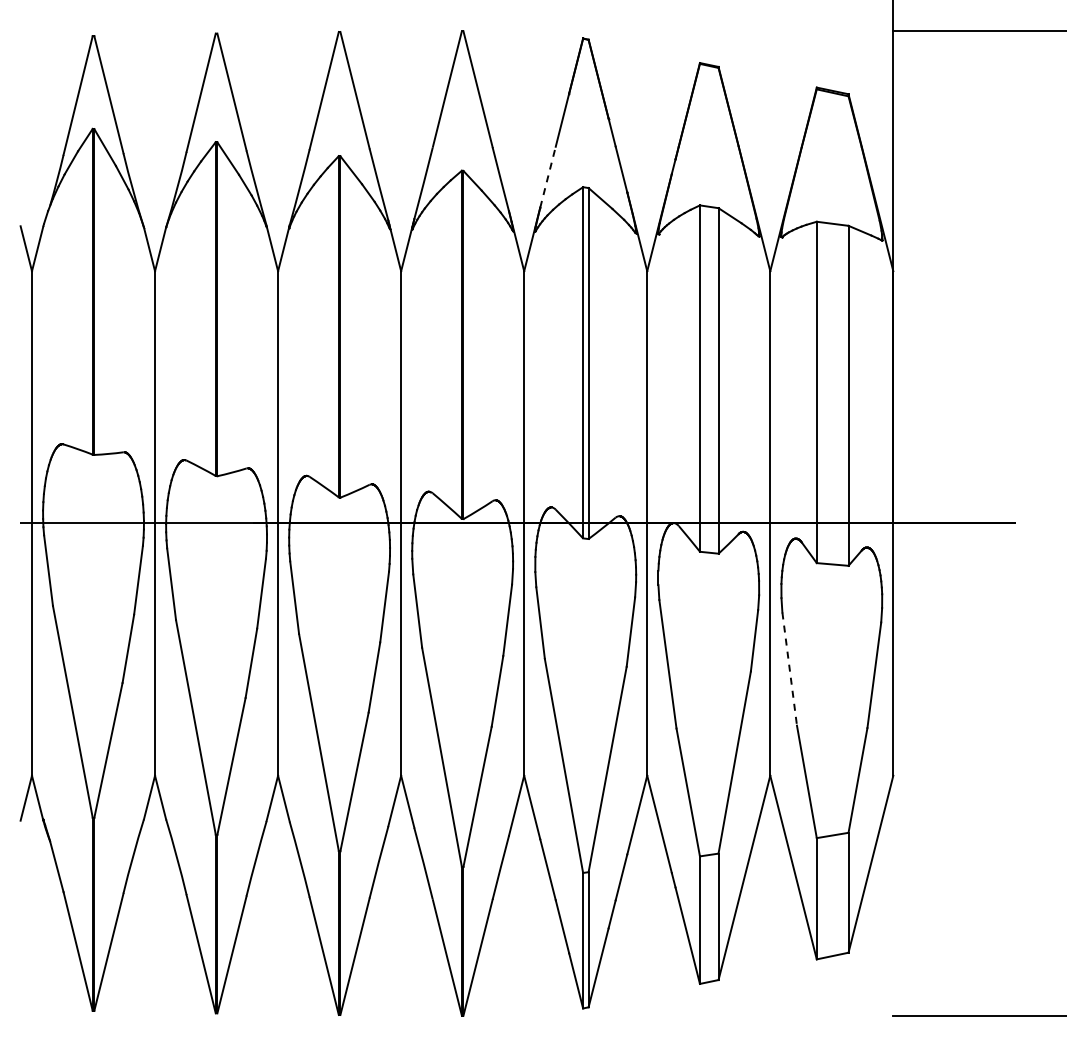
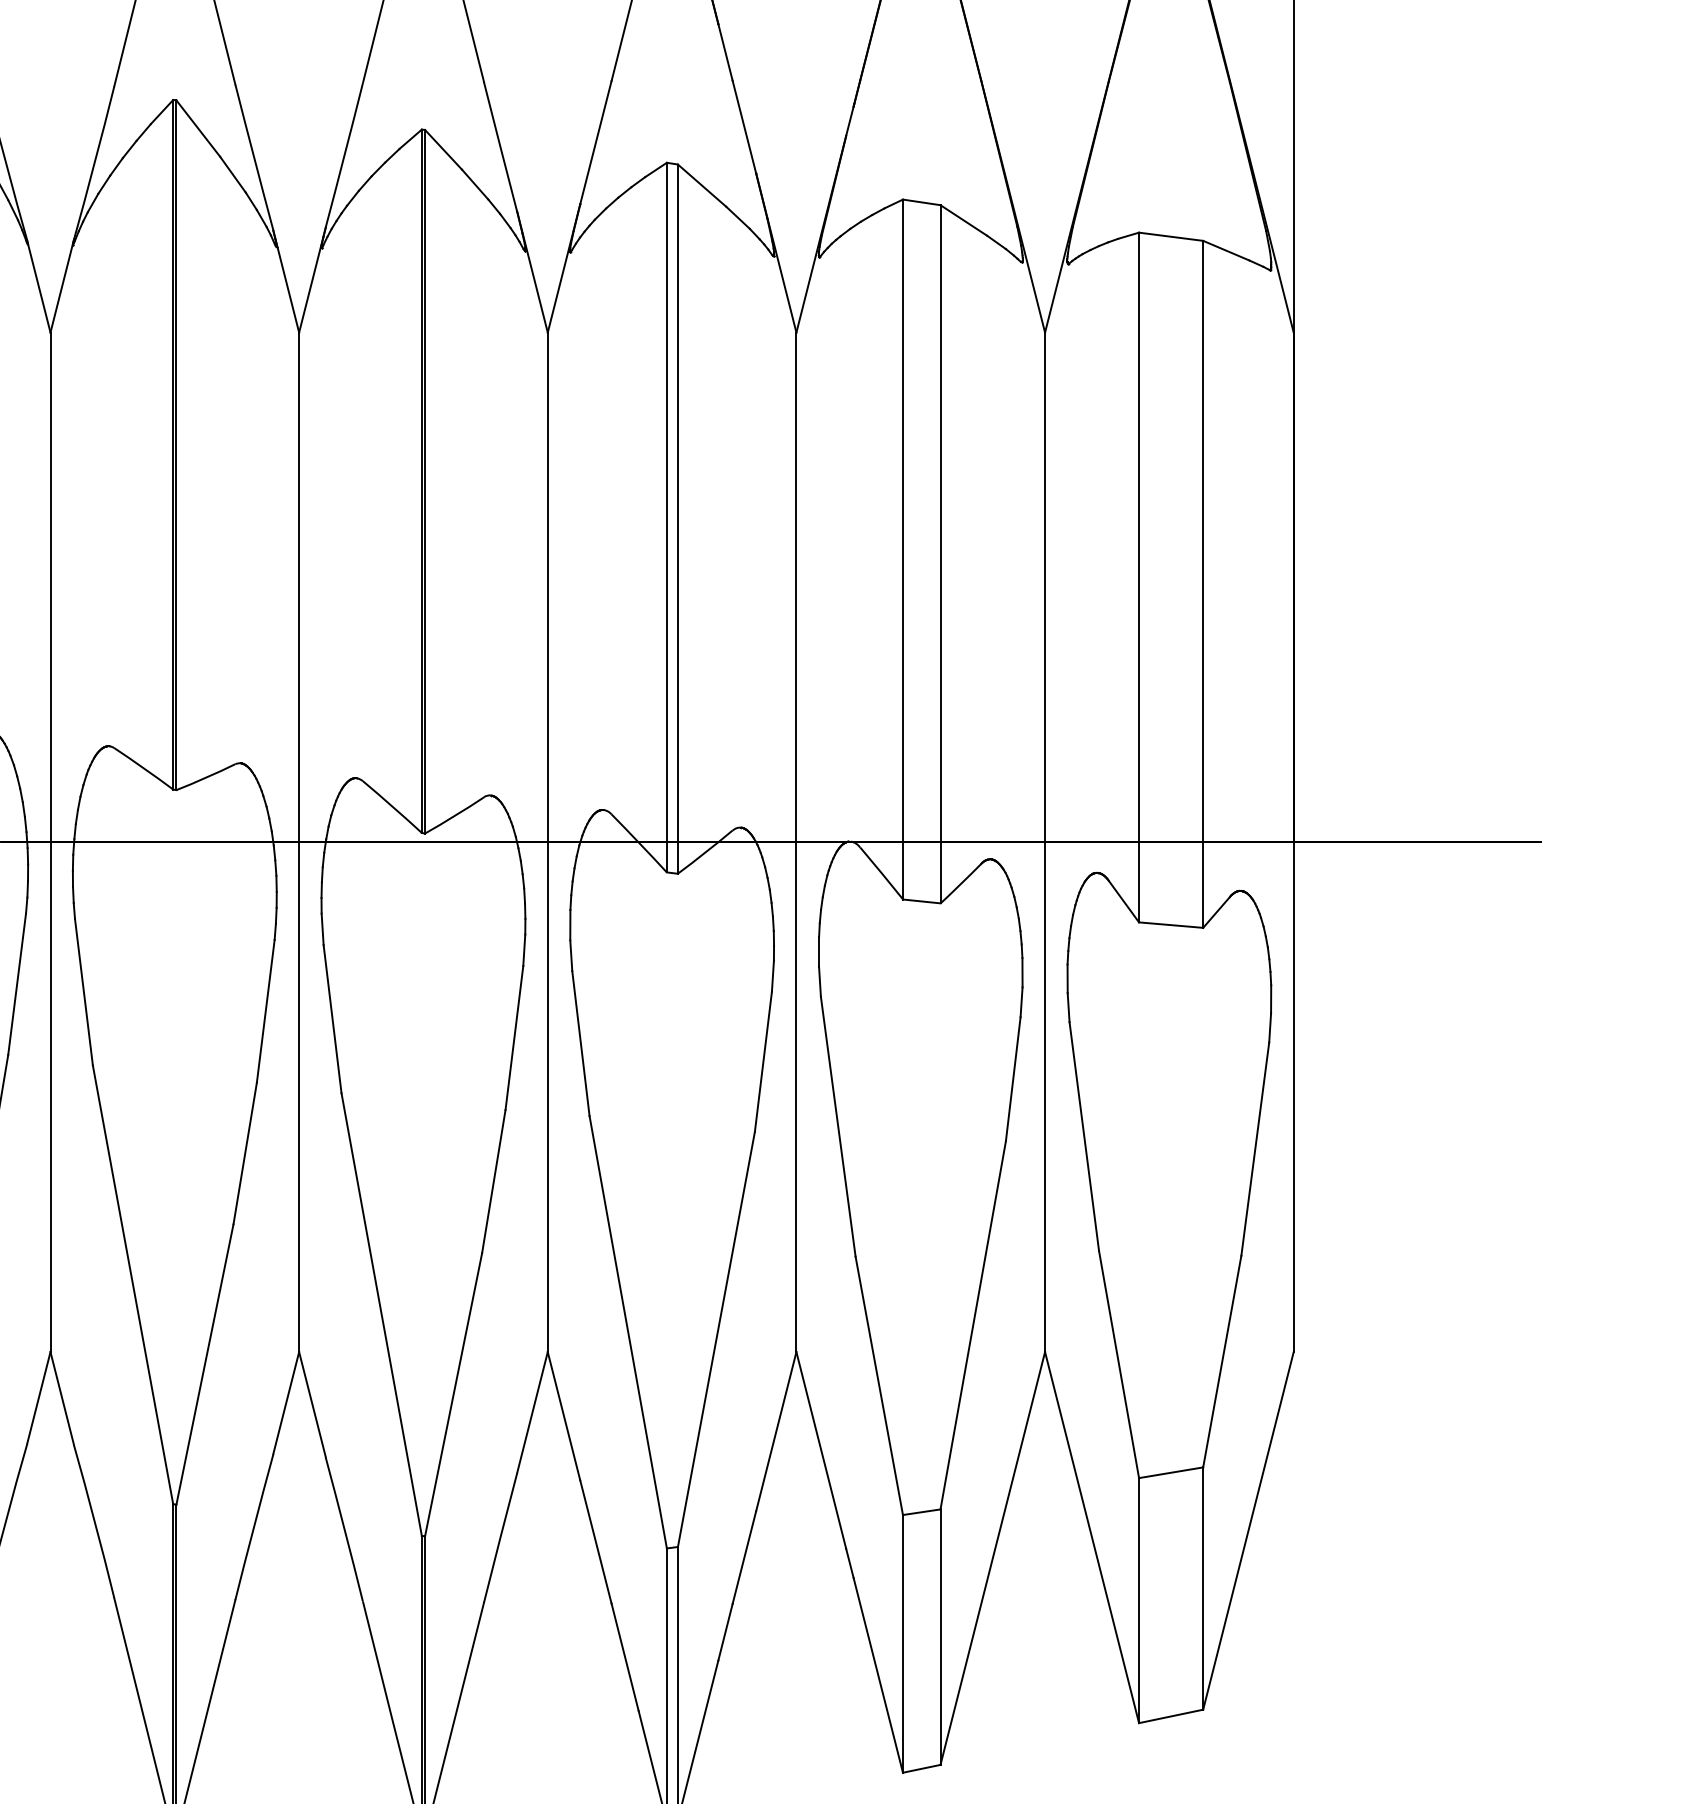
line: (548, 176) -> (596, 141), dashed -> solid
line: (789, 669) -> (1083, 1137), dashed -> solid

